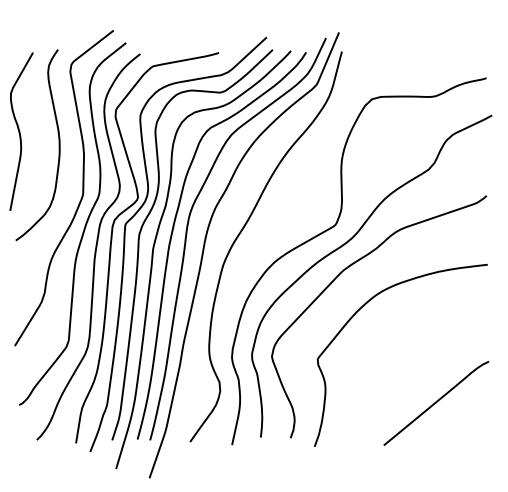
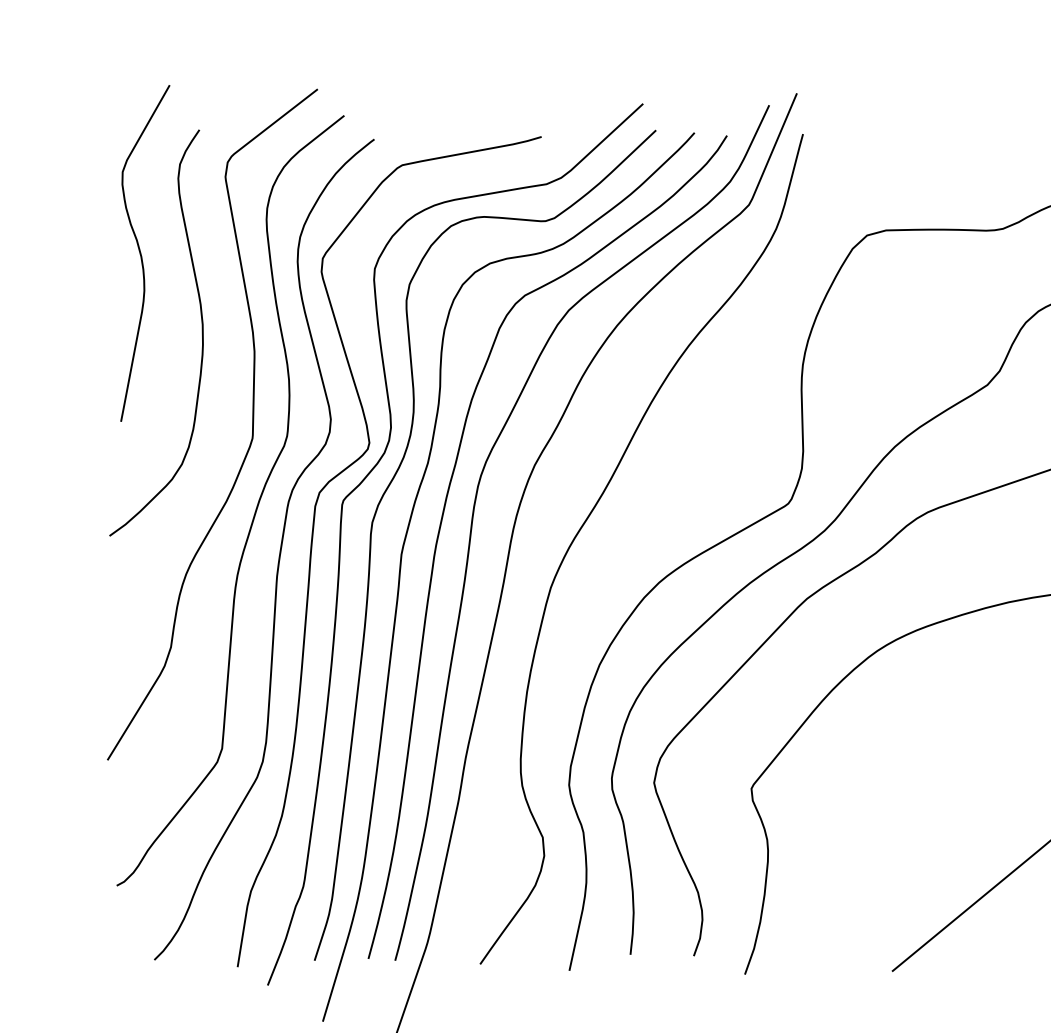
curve: (20, 131) -> (142, 252), moved

